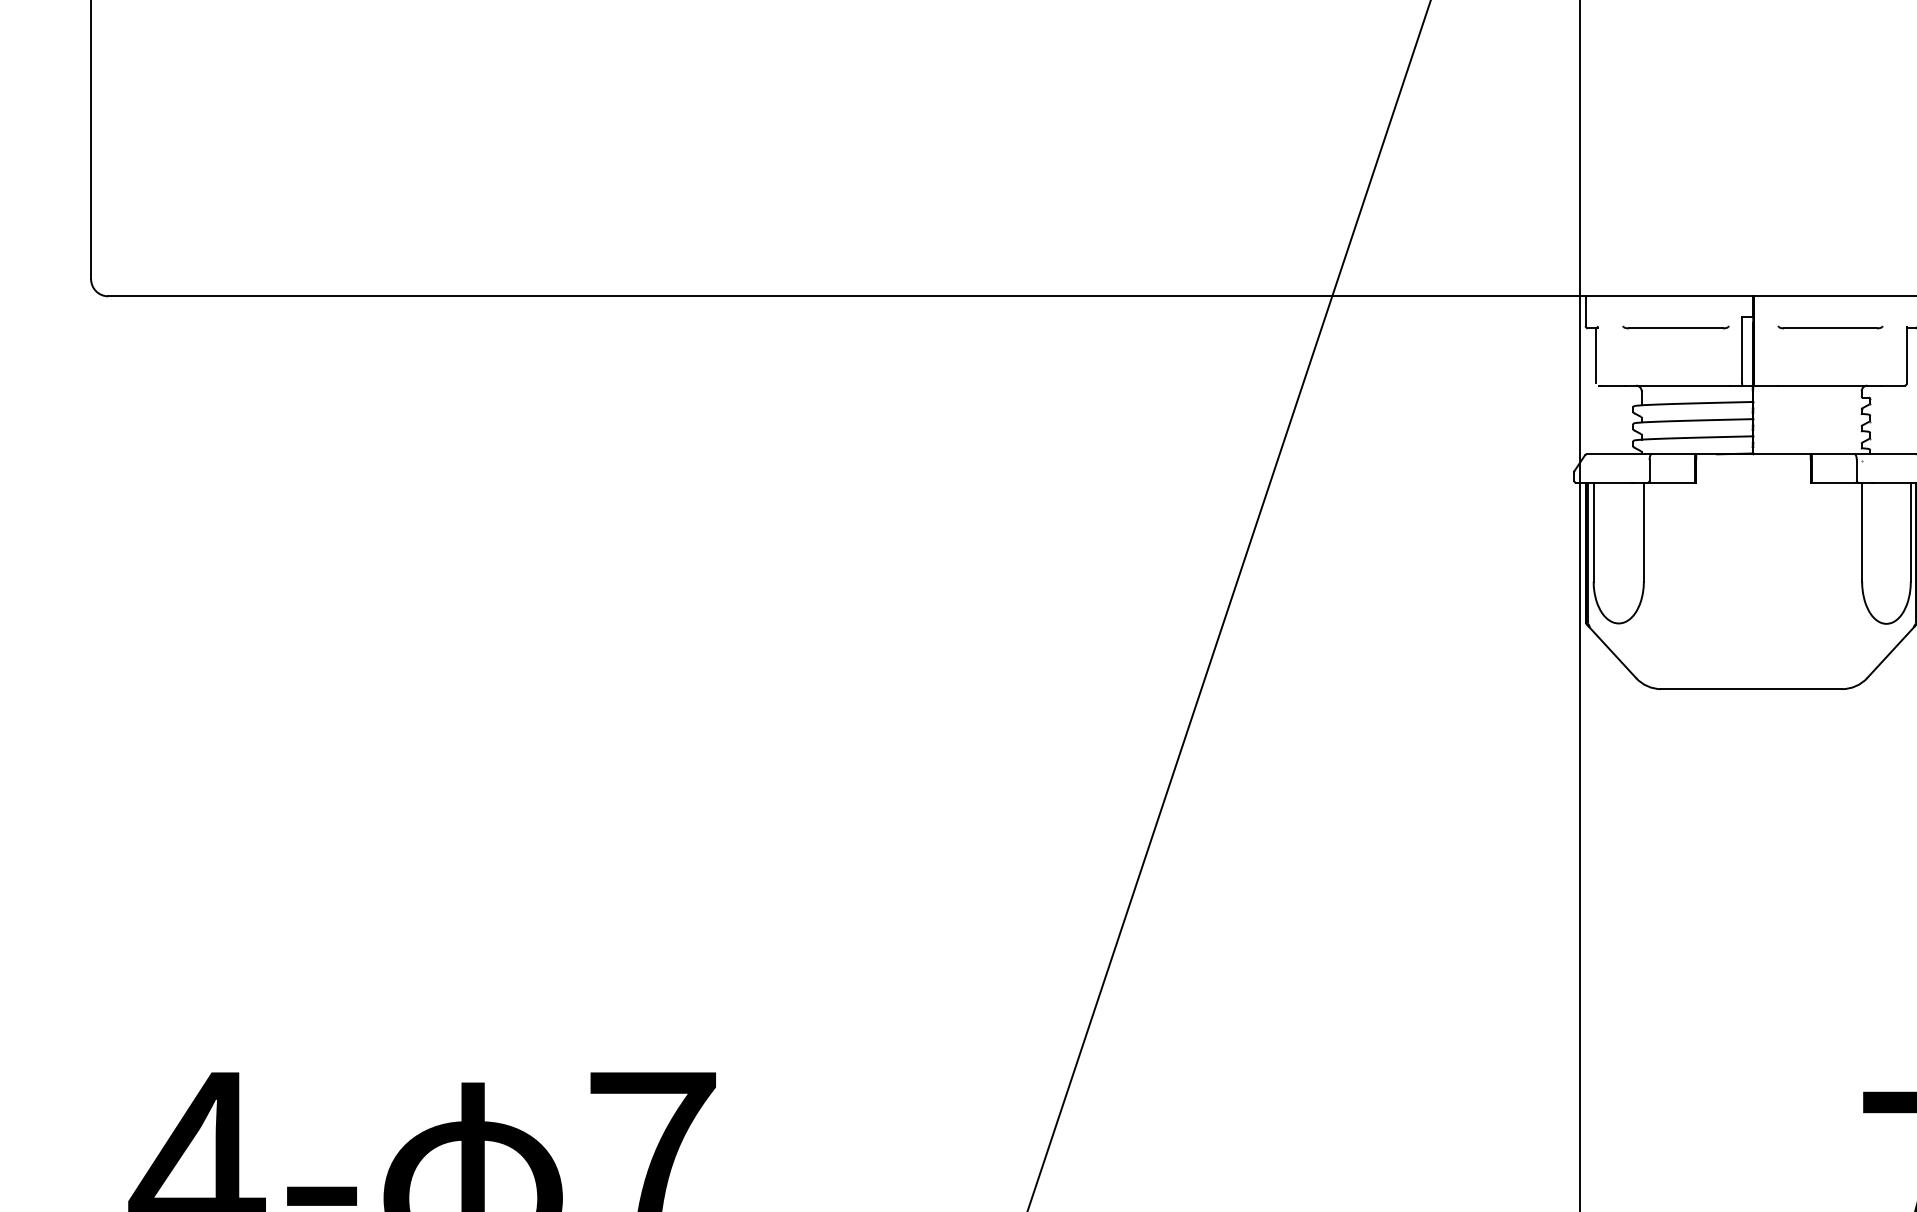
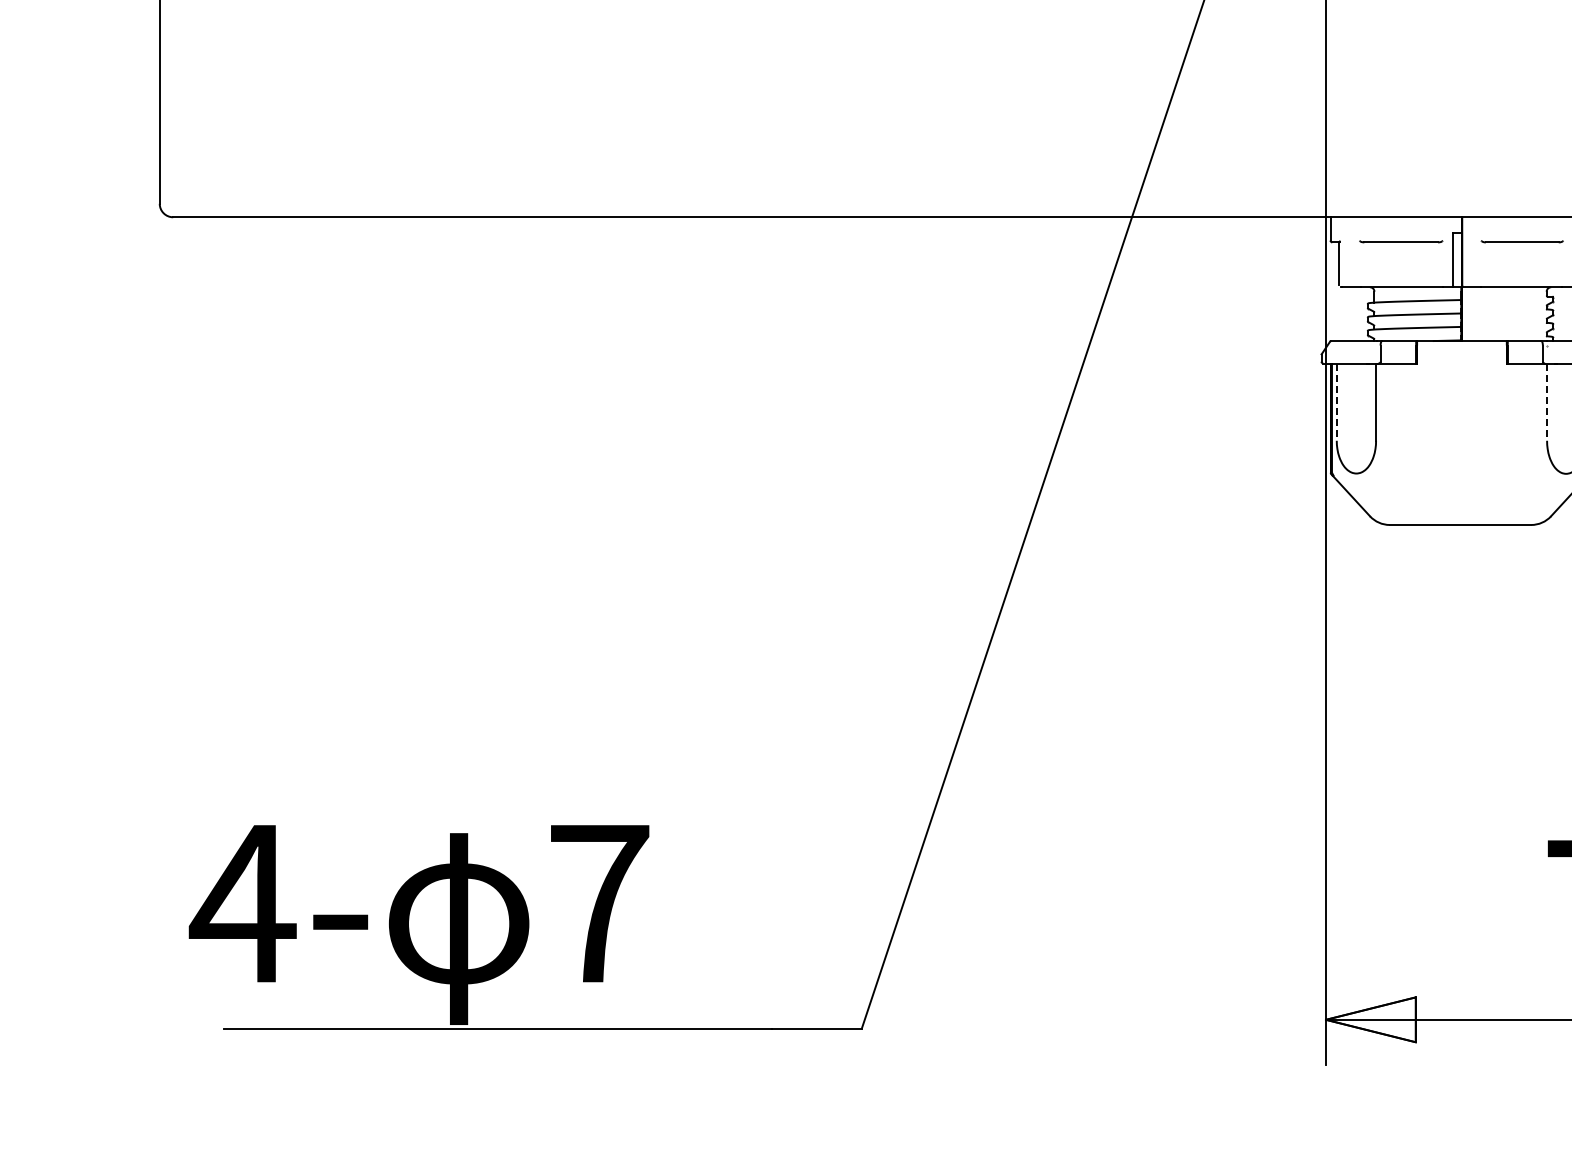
line: (1593, 532) -> (1336, 402), solid -> dashed
line: (1862, 532) -> (1547, 402), solid -> dashed

